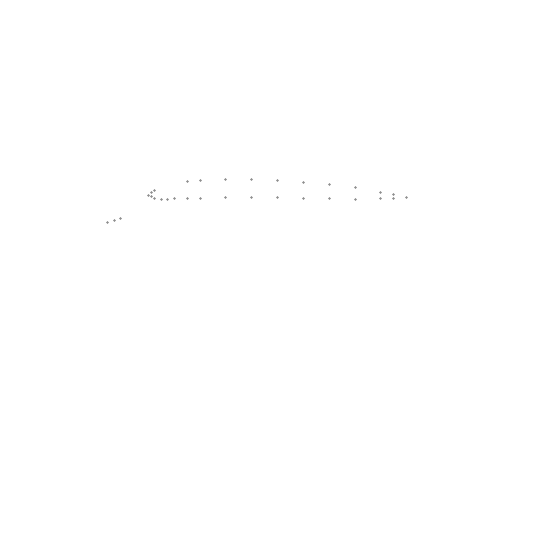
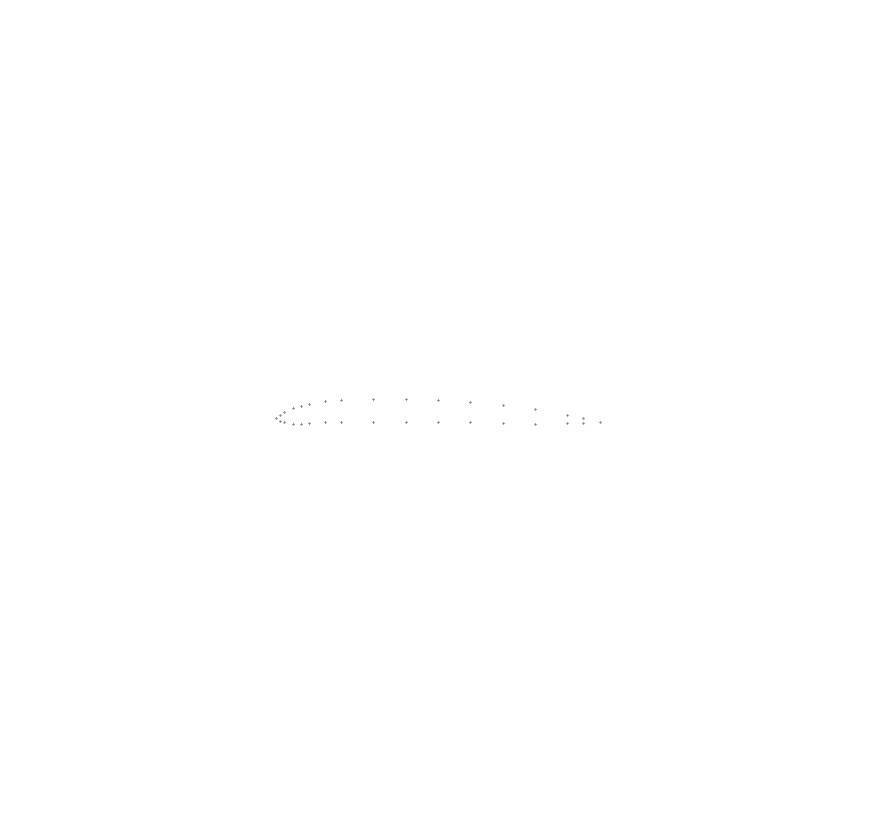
part: (114, 220) -> (301, 406), moved

